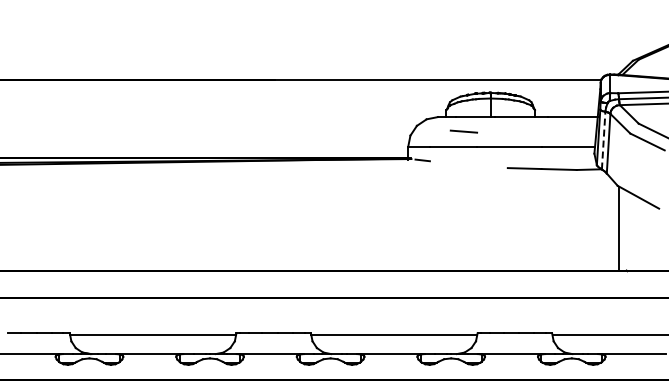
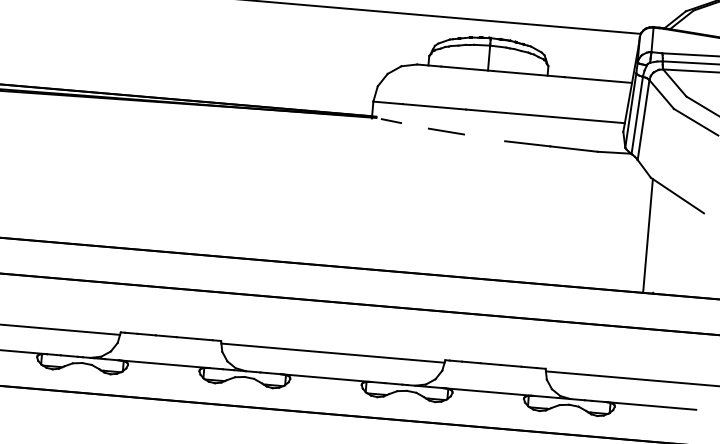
line: (463, 131) -> (445, 131), moved
line: (603, 140) -> (637, 115), dashed -> solid

